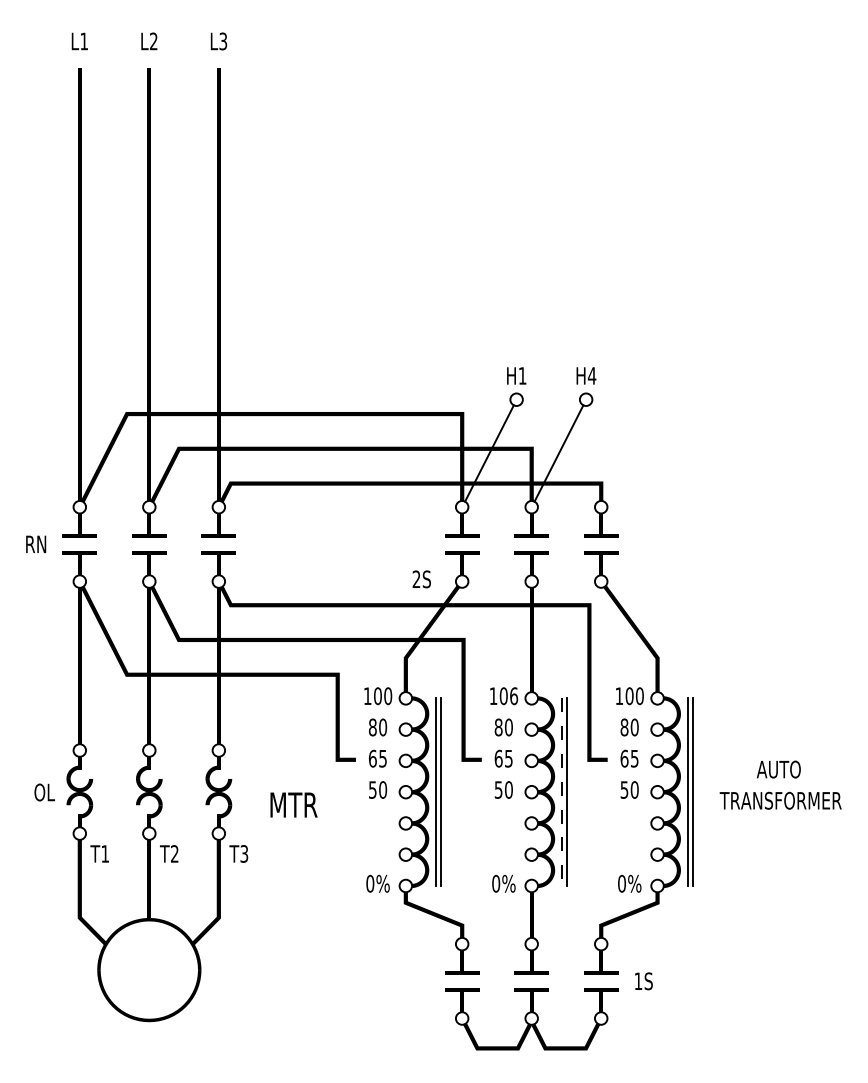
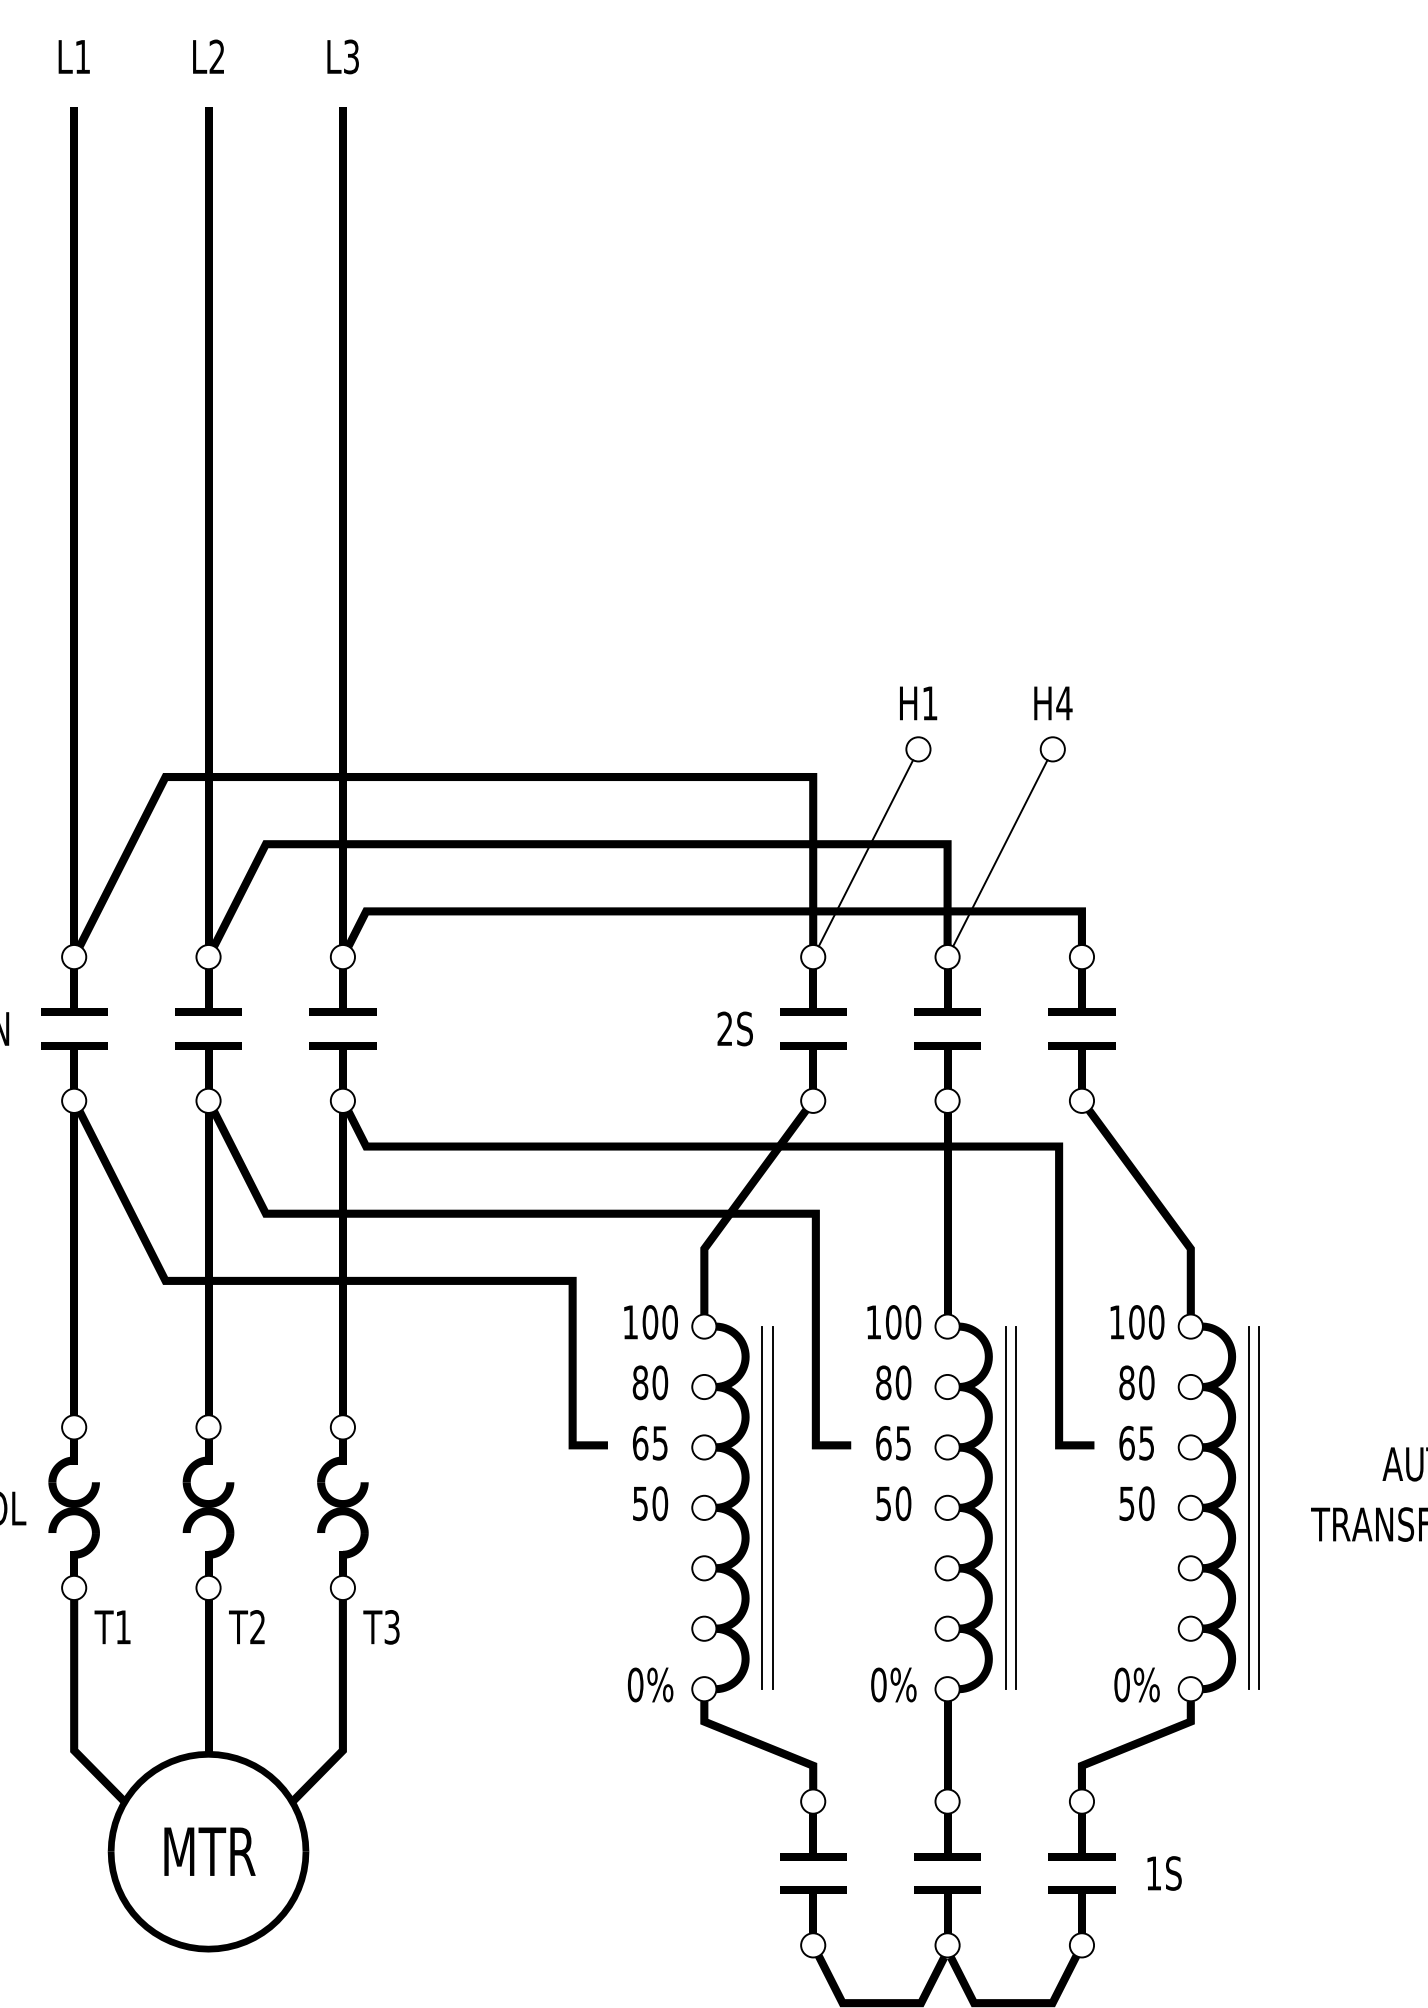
text: (421, 579) -> (734, 1029), moved
text: (514, 695) -> (914, 1321), 106 -> 100
line: (561, 792) -> (1005, 1508), dashed -> solid
text: (293, 804) -> (208, 1850), moved

